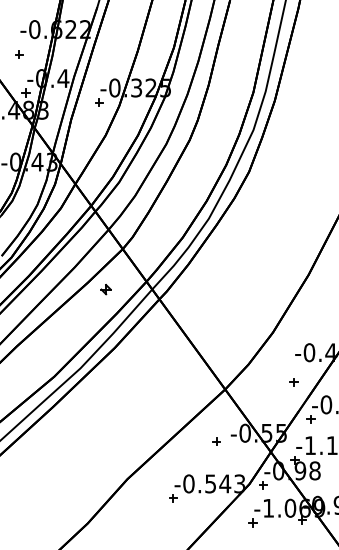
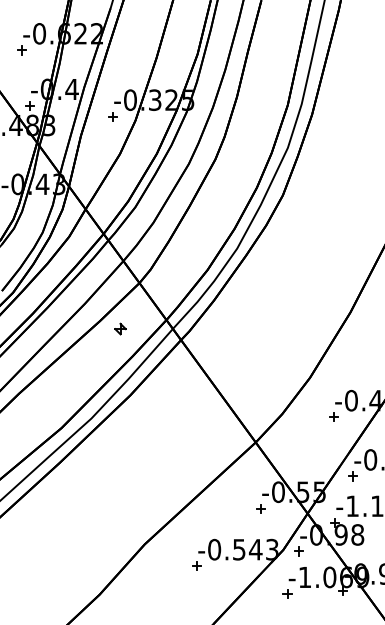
part: (18, 54) -> (21, 50), moved
part: (293, 381) -> (333, 416), moved
part: (216, 441) -> (260, 508), moved

